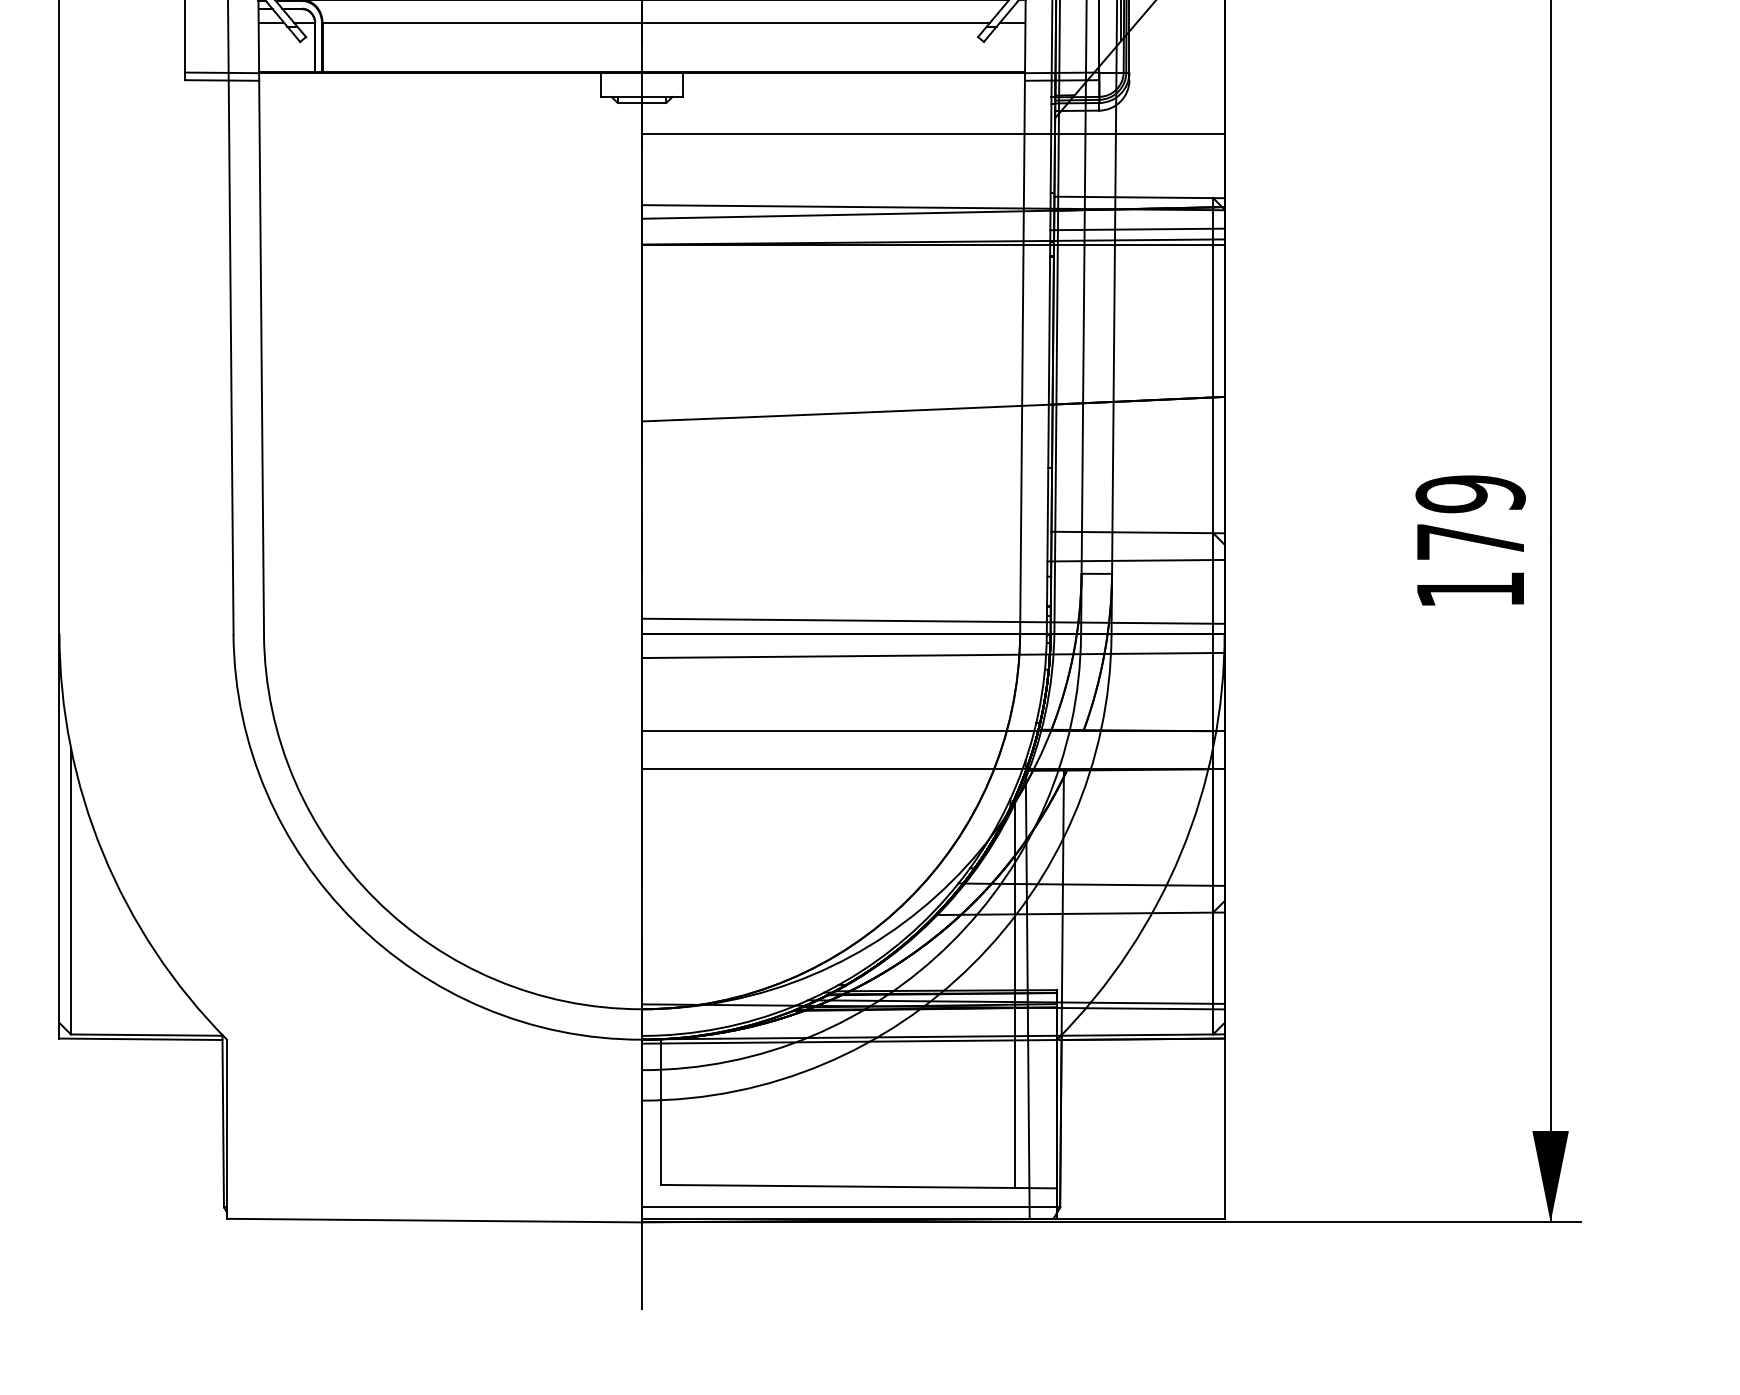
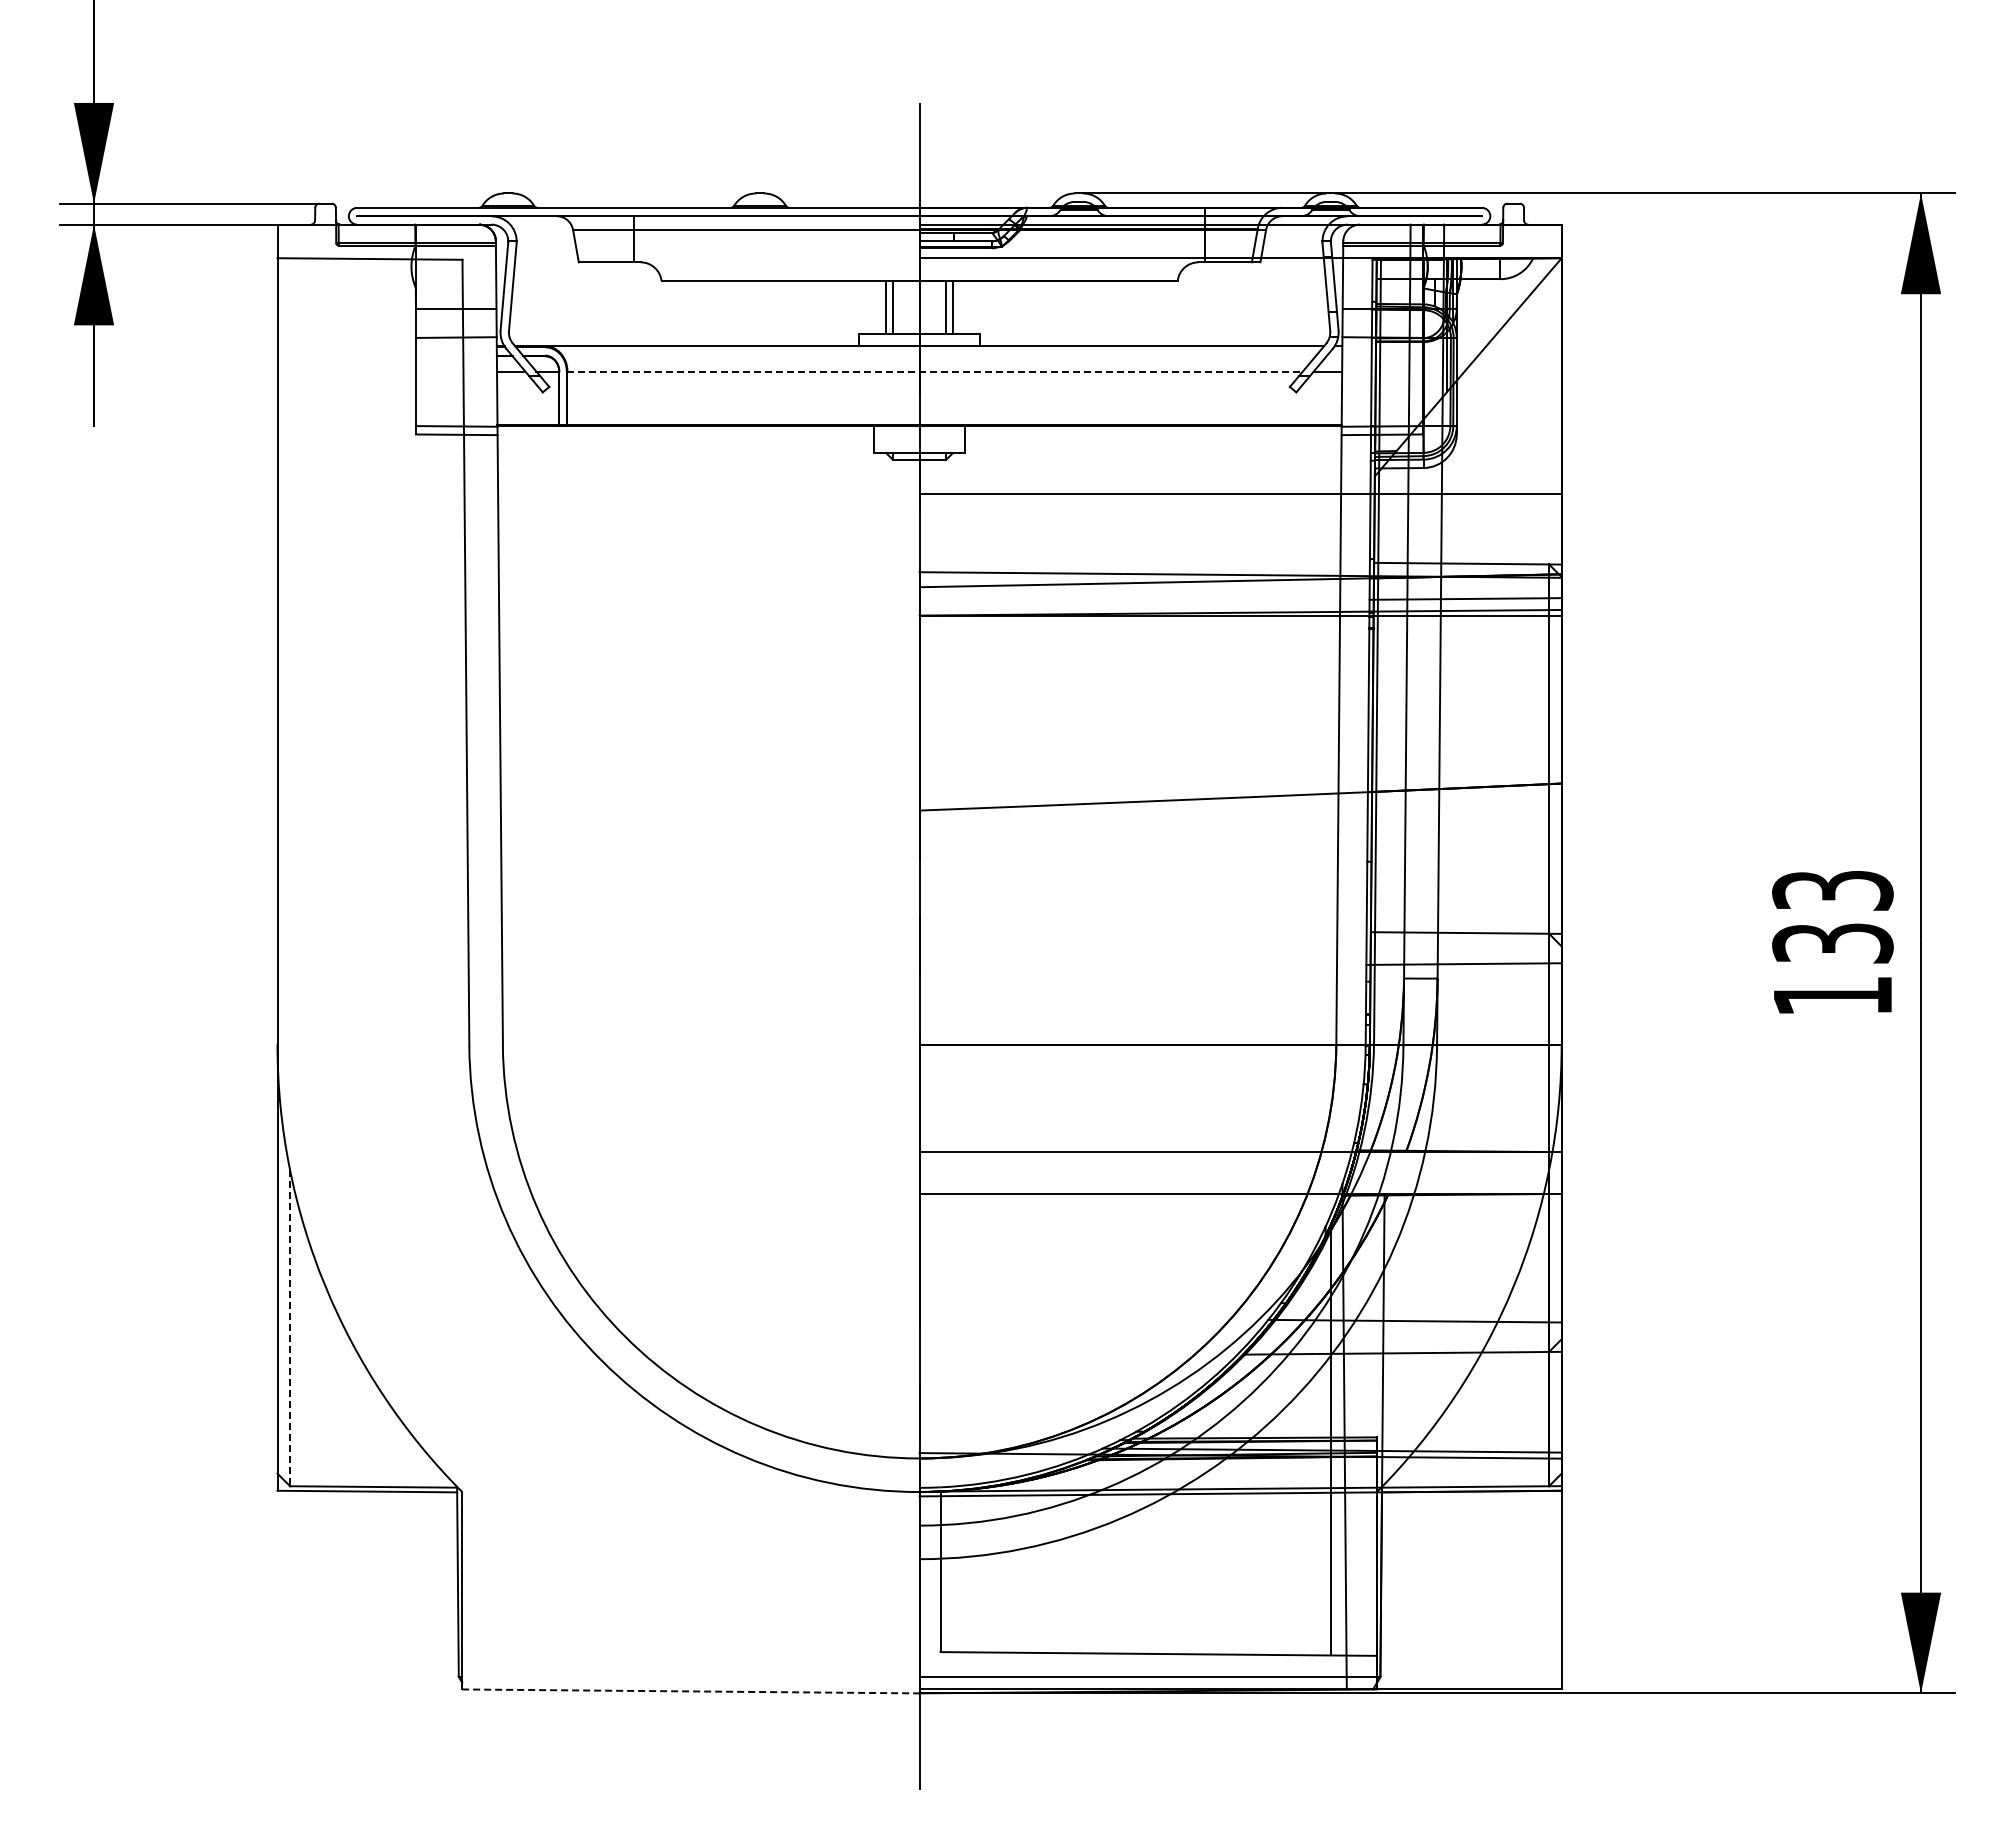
line: (656, 23) -> (935, 371), solid -> dashed
text: (1470, 517) -> (1832, 916), 179 -> 133
line: (933, 620) -> (1240, 1030), removed
line: (933, 655) -> (1240, 1068), removed
line: (71, 891) -> (290, 1328), solid -> dashed
line: (434, 1220) -> (690, 1691), solid -> dashed

